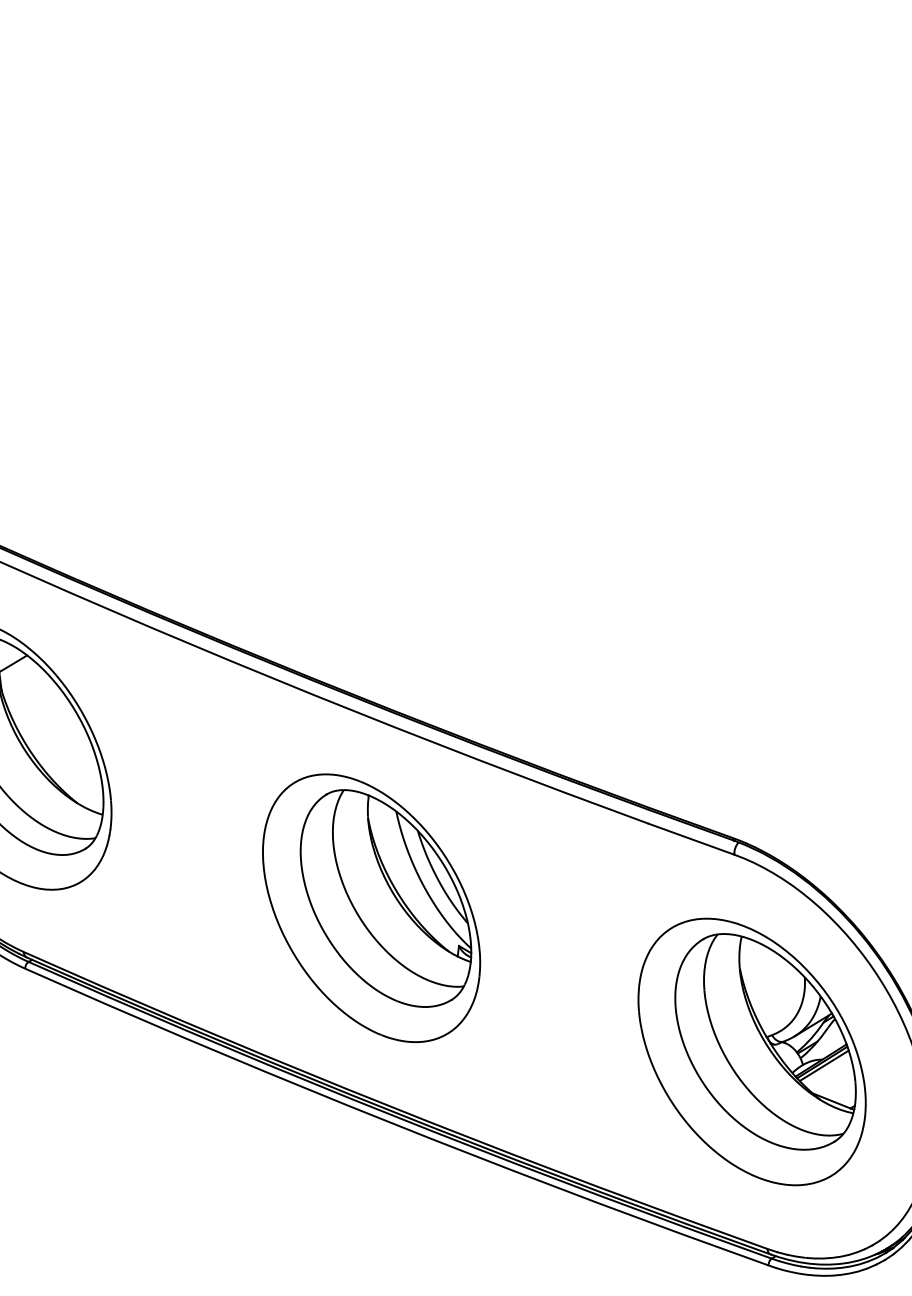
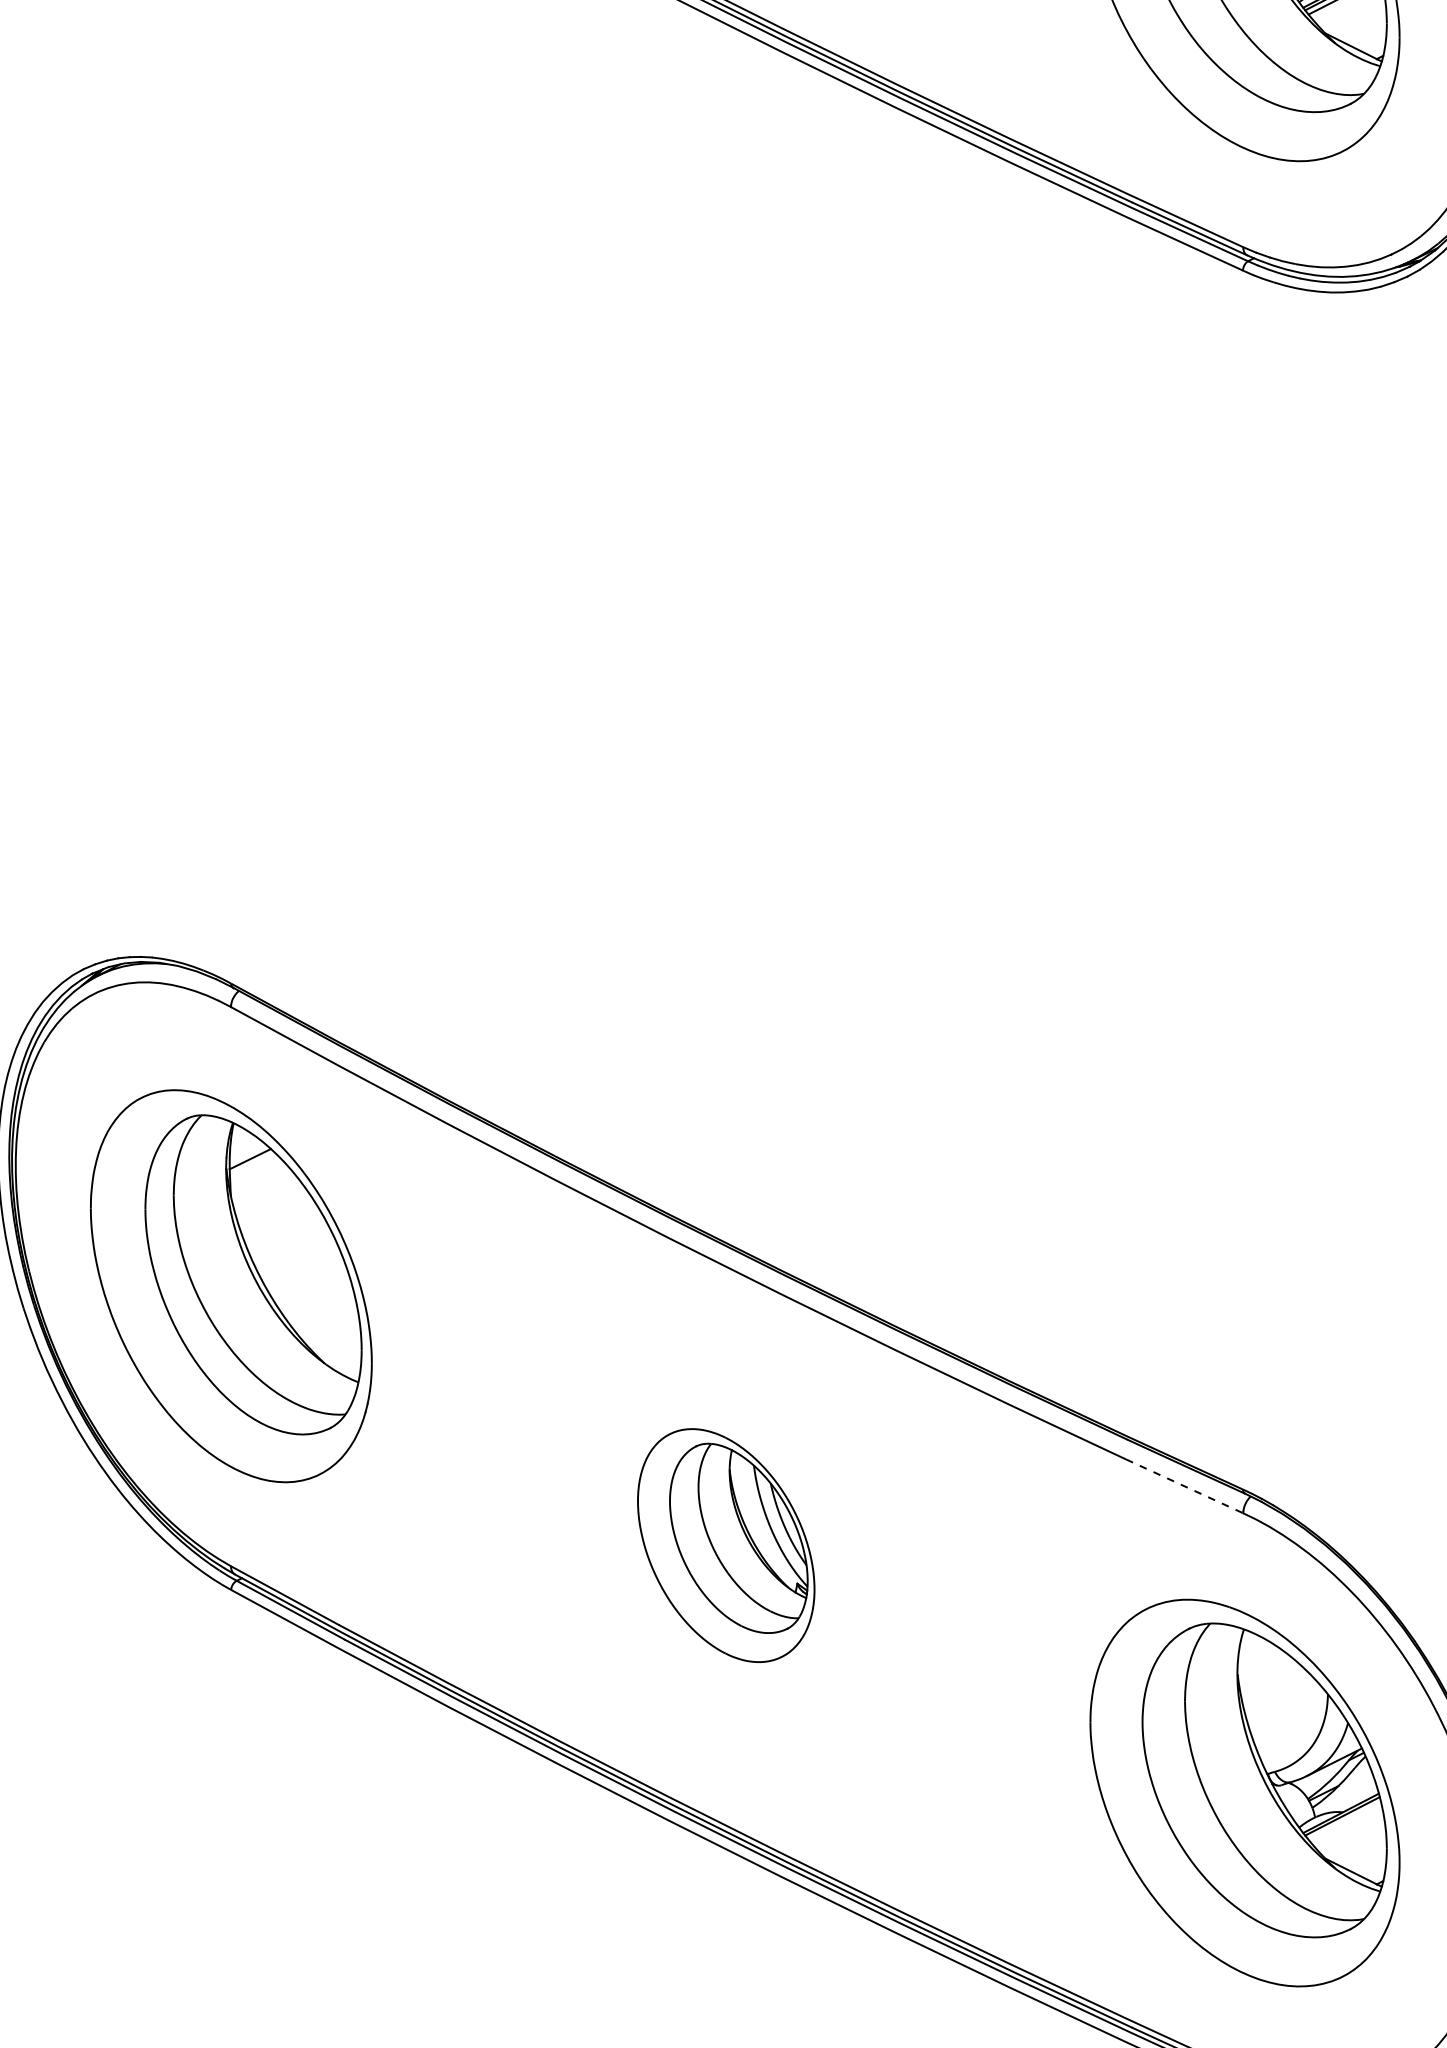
line: (692, 839) -> (1185, 1486), solid -> dashed
part: (371, 908) -> (726, 1545), size x0.6
line: (823, 1065) -> (1344, 1820), removed

